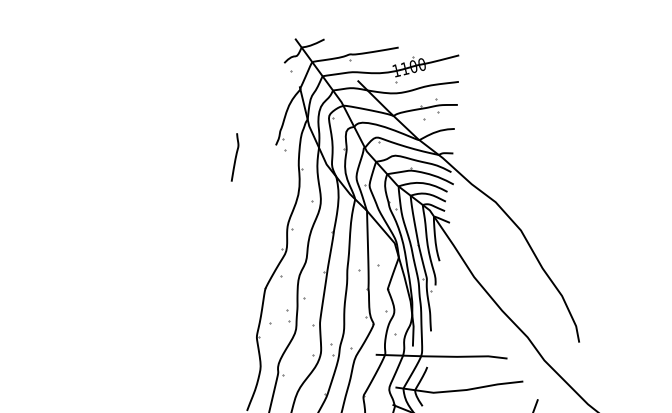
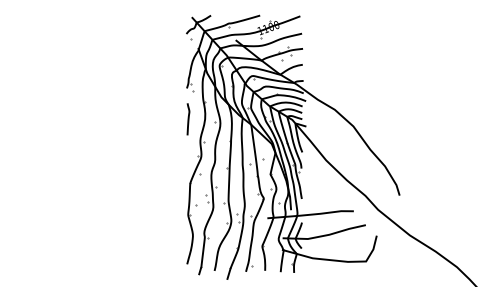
curve: (235, 157) -> (188, 119), moved

